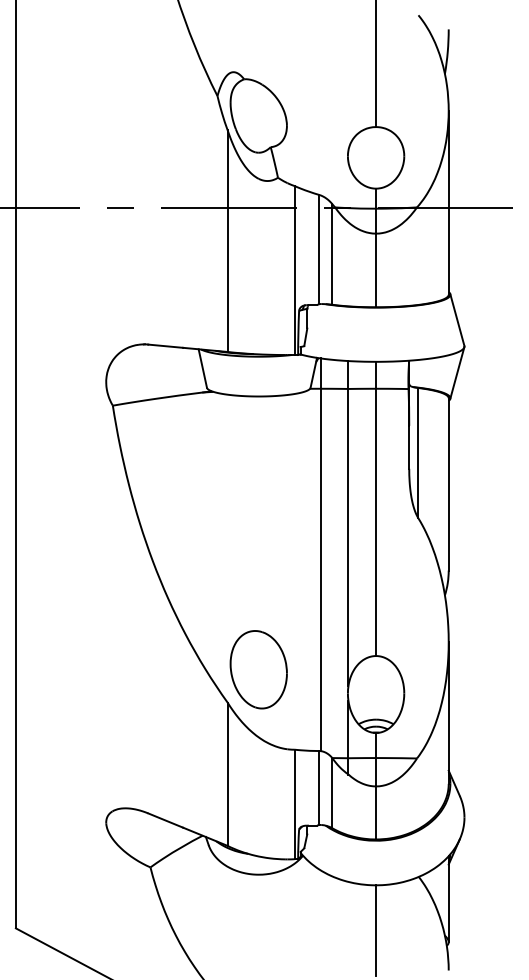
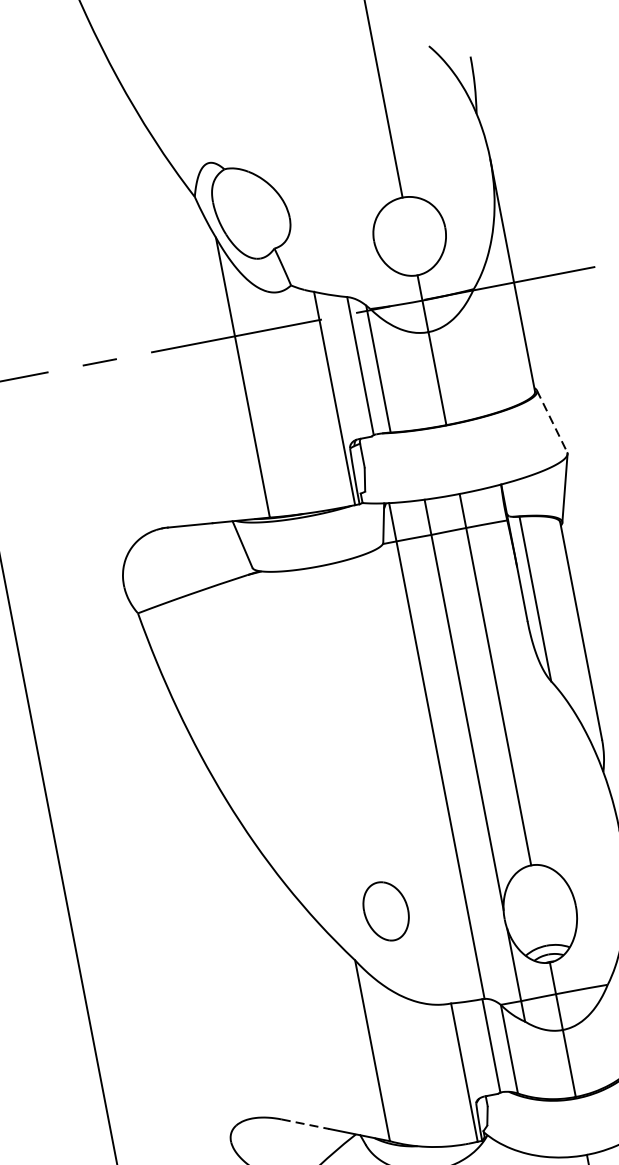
line: (457, 319) -> (552, 420), solid -> dashed
part: (258, 669) -> (386, 910), size x0.6
line: (165, 820) -> (305, 1124), solid -> dashed

